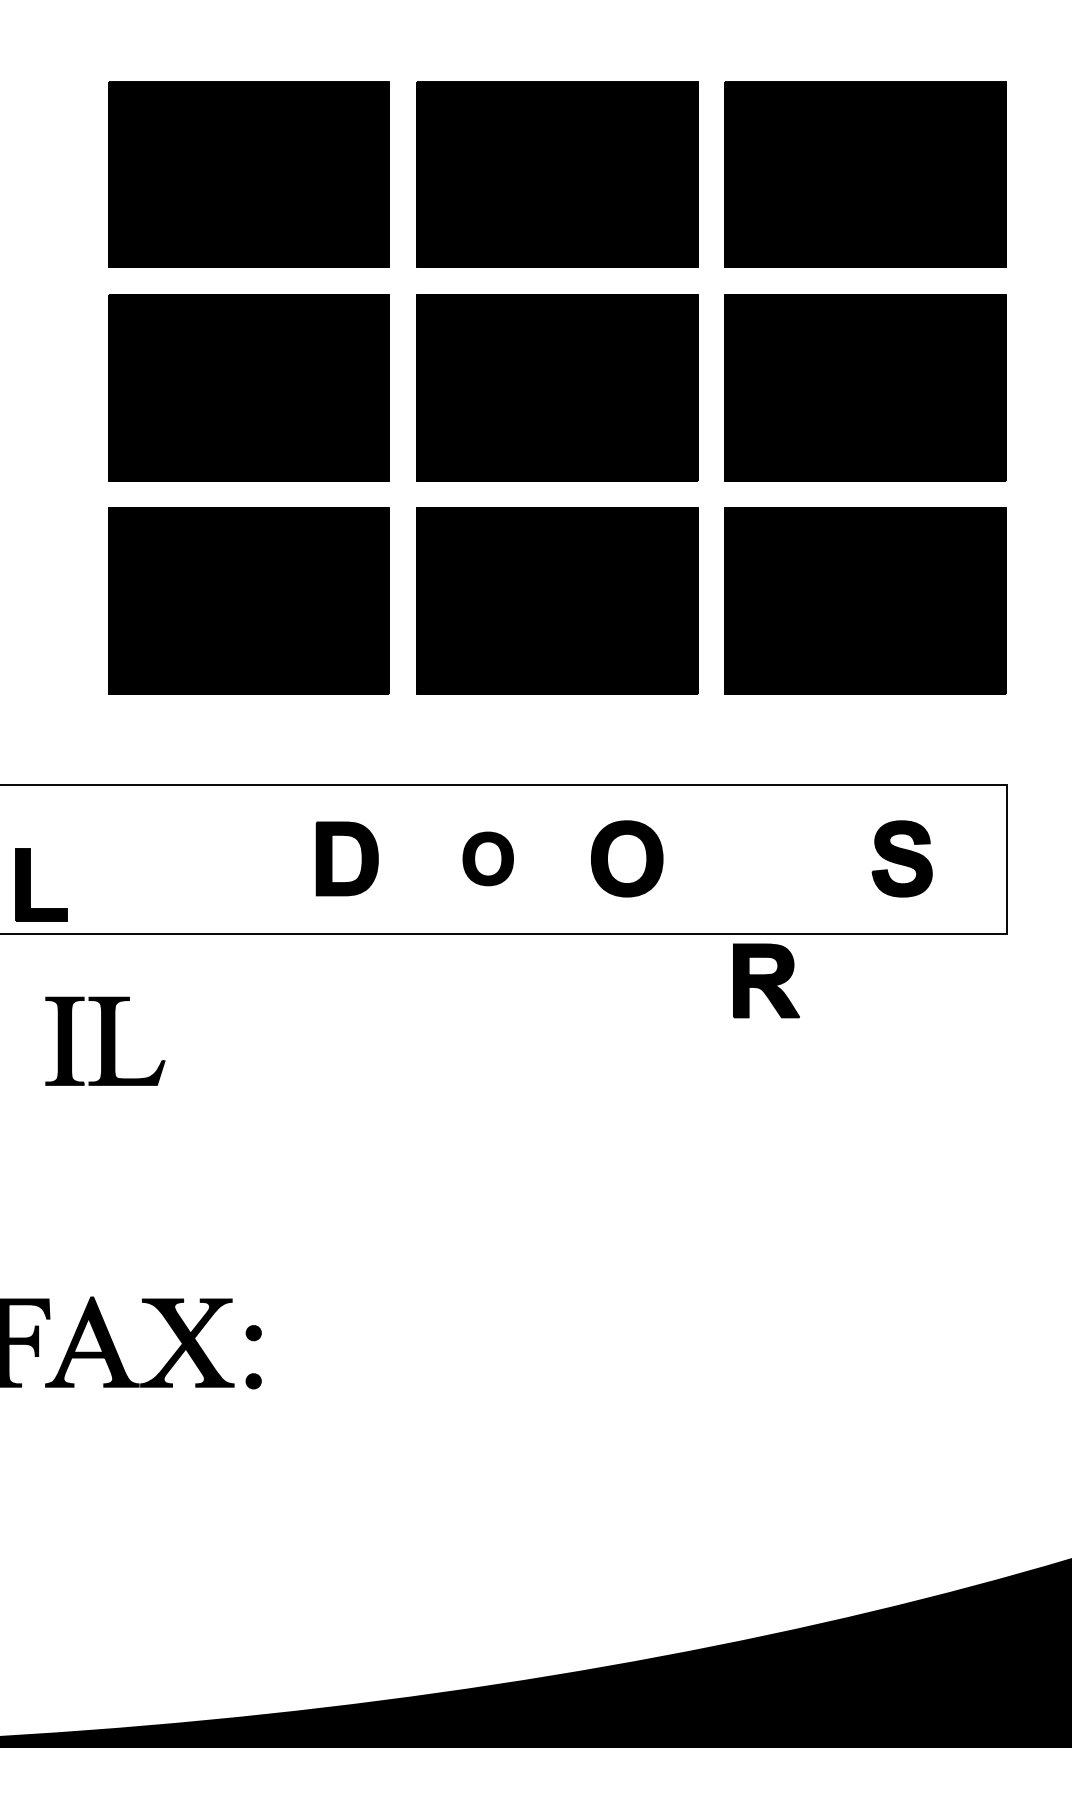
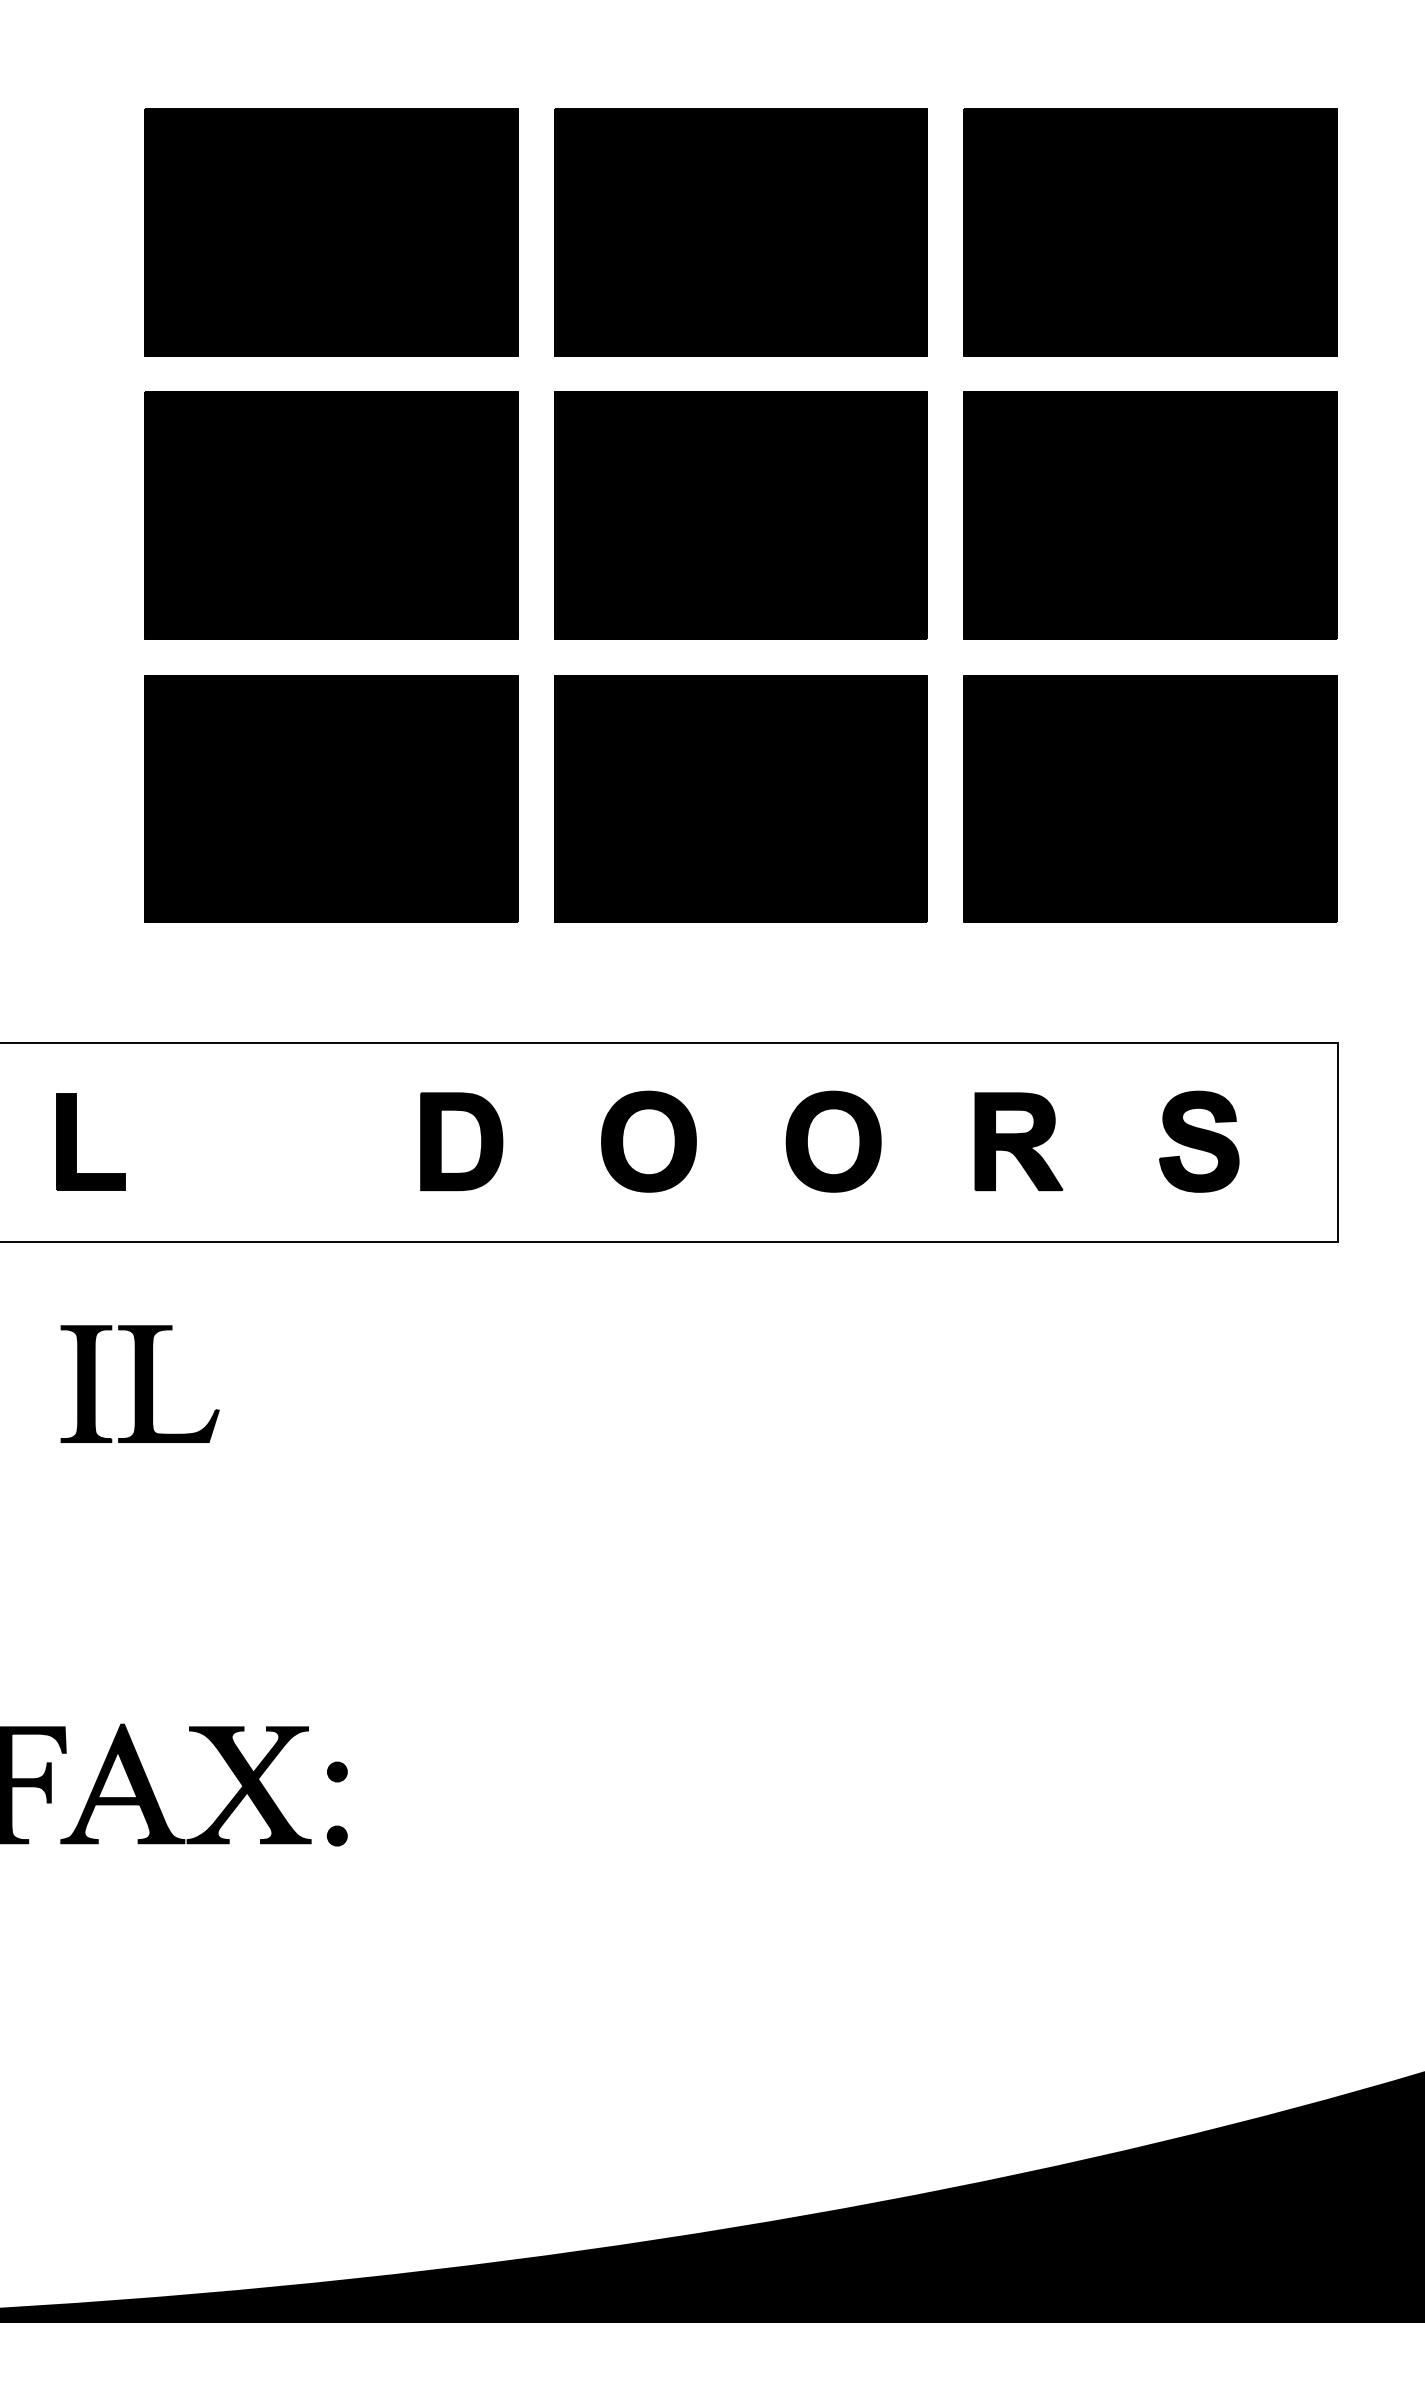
part: (488, 858) -> (649, 1141), size x1.43
part: (30, 884) -> (76, 1141), moved
part: (766, 980) -> (1018, 1141), moved

